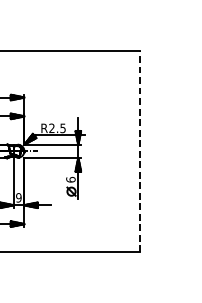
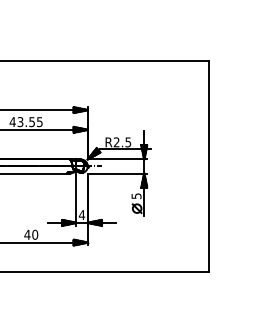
line: (140, 151) -> (209, 166), dashed -> solid
text: (70, 180) -> (136, 196), 6 -> 5
text: (18, 198) -> (81, 215), 9 -> 4

